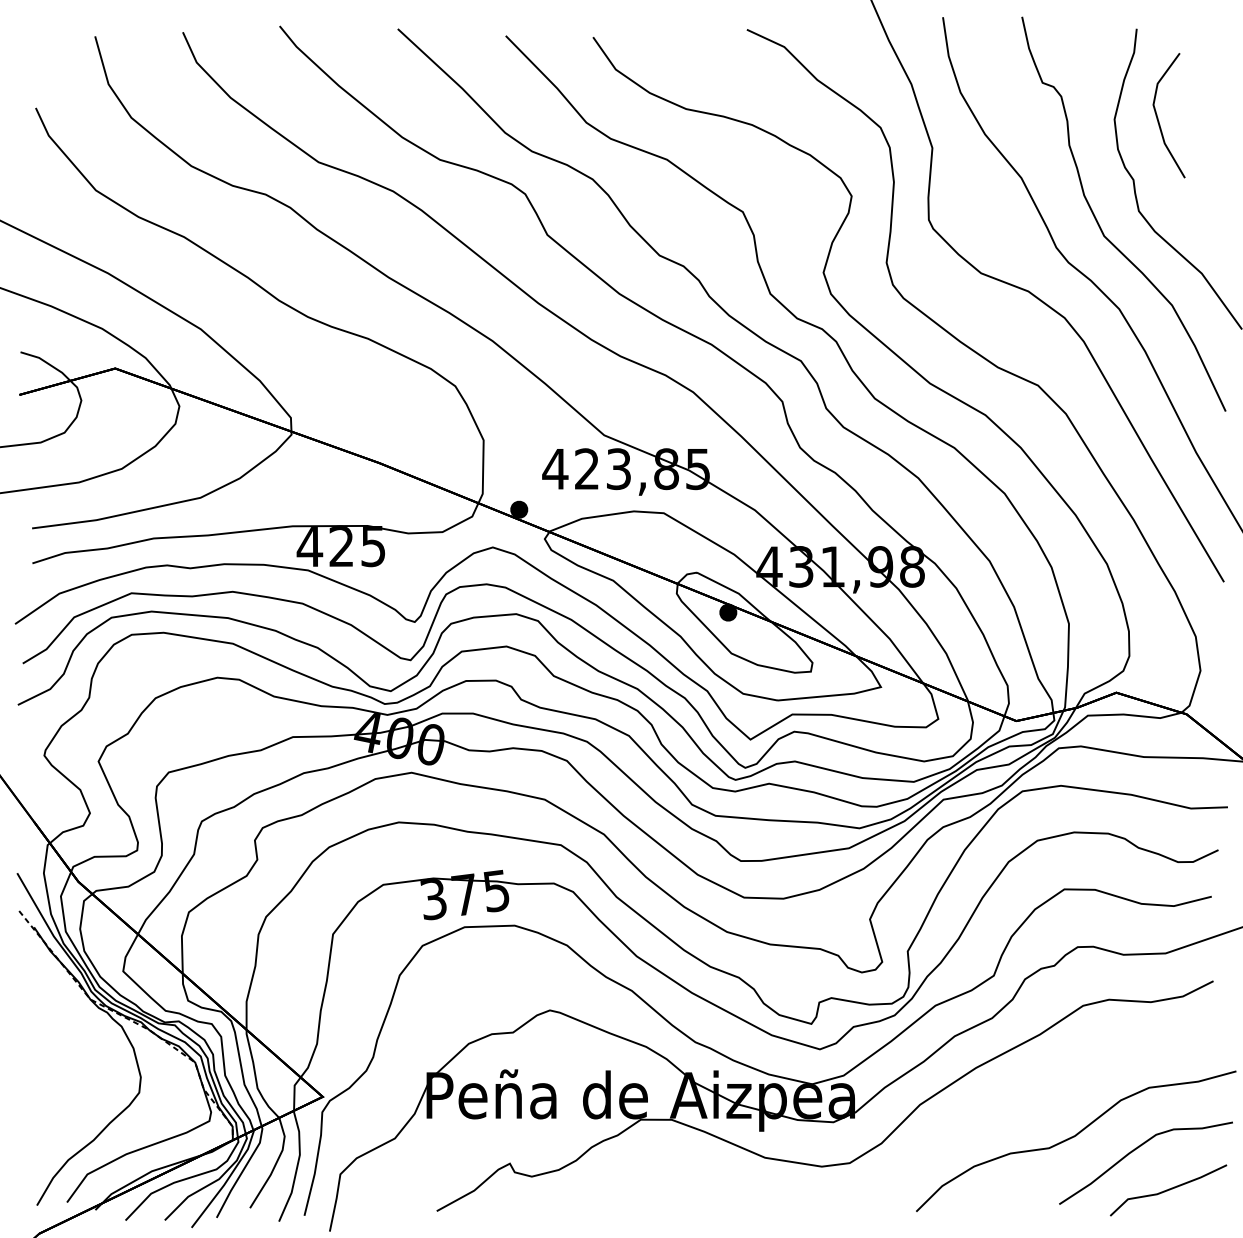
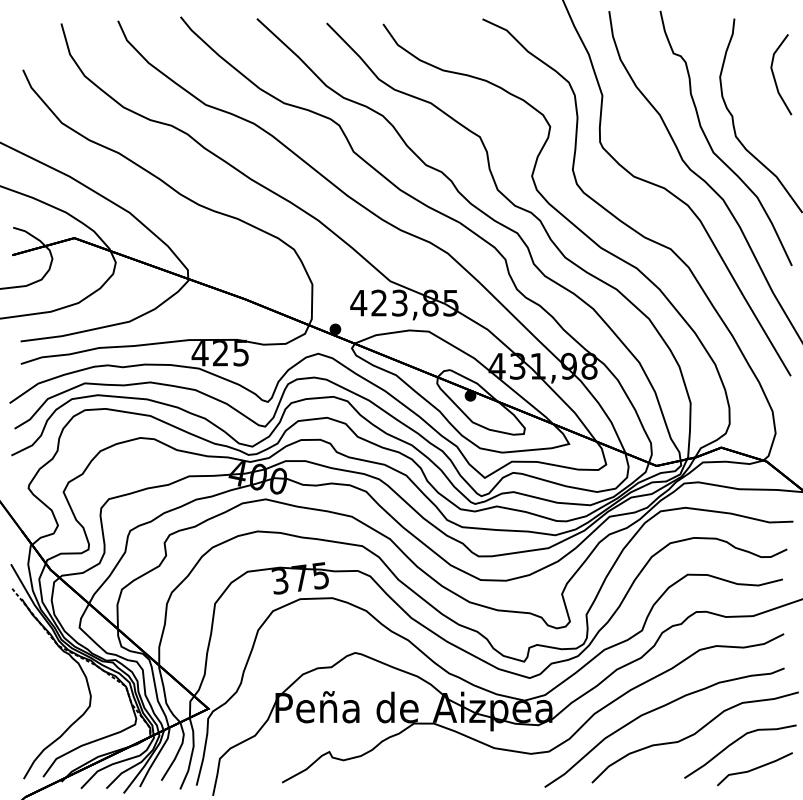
line: (1158, 115) -> (774, 74), moved
curve: (1019, 1097) -> (658, 709), added

